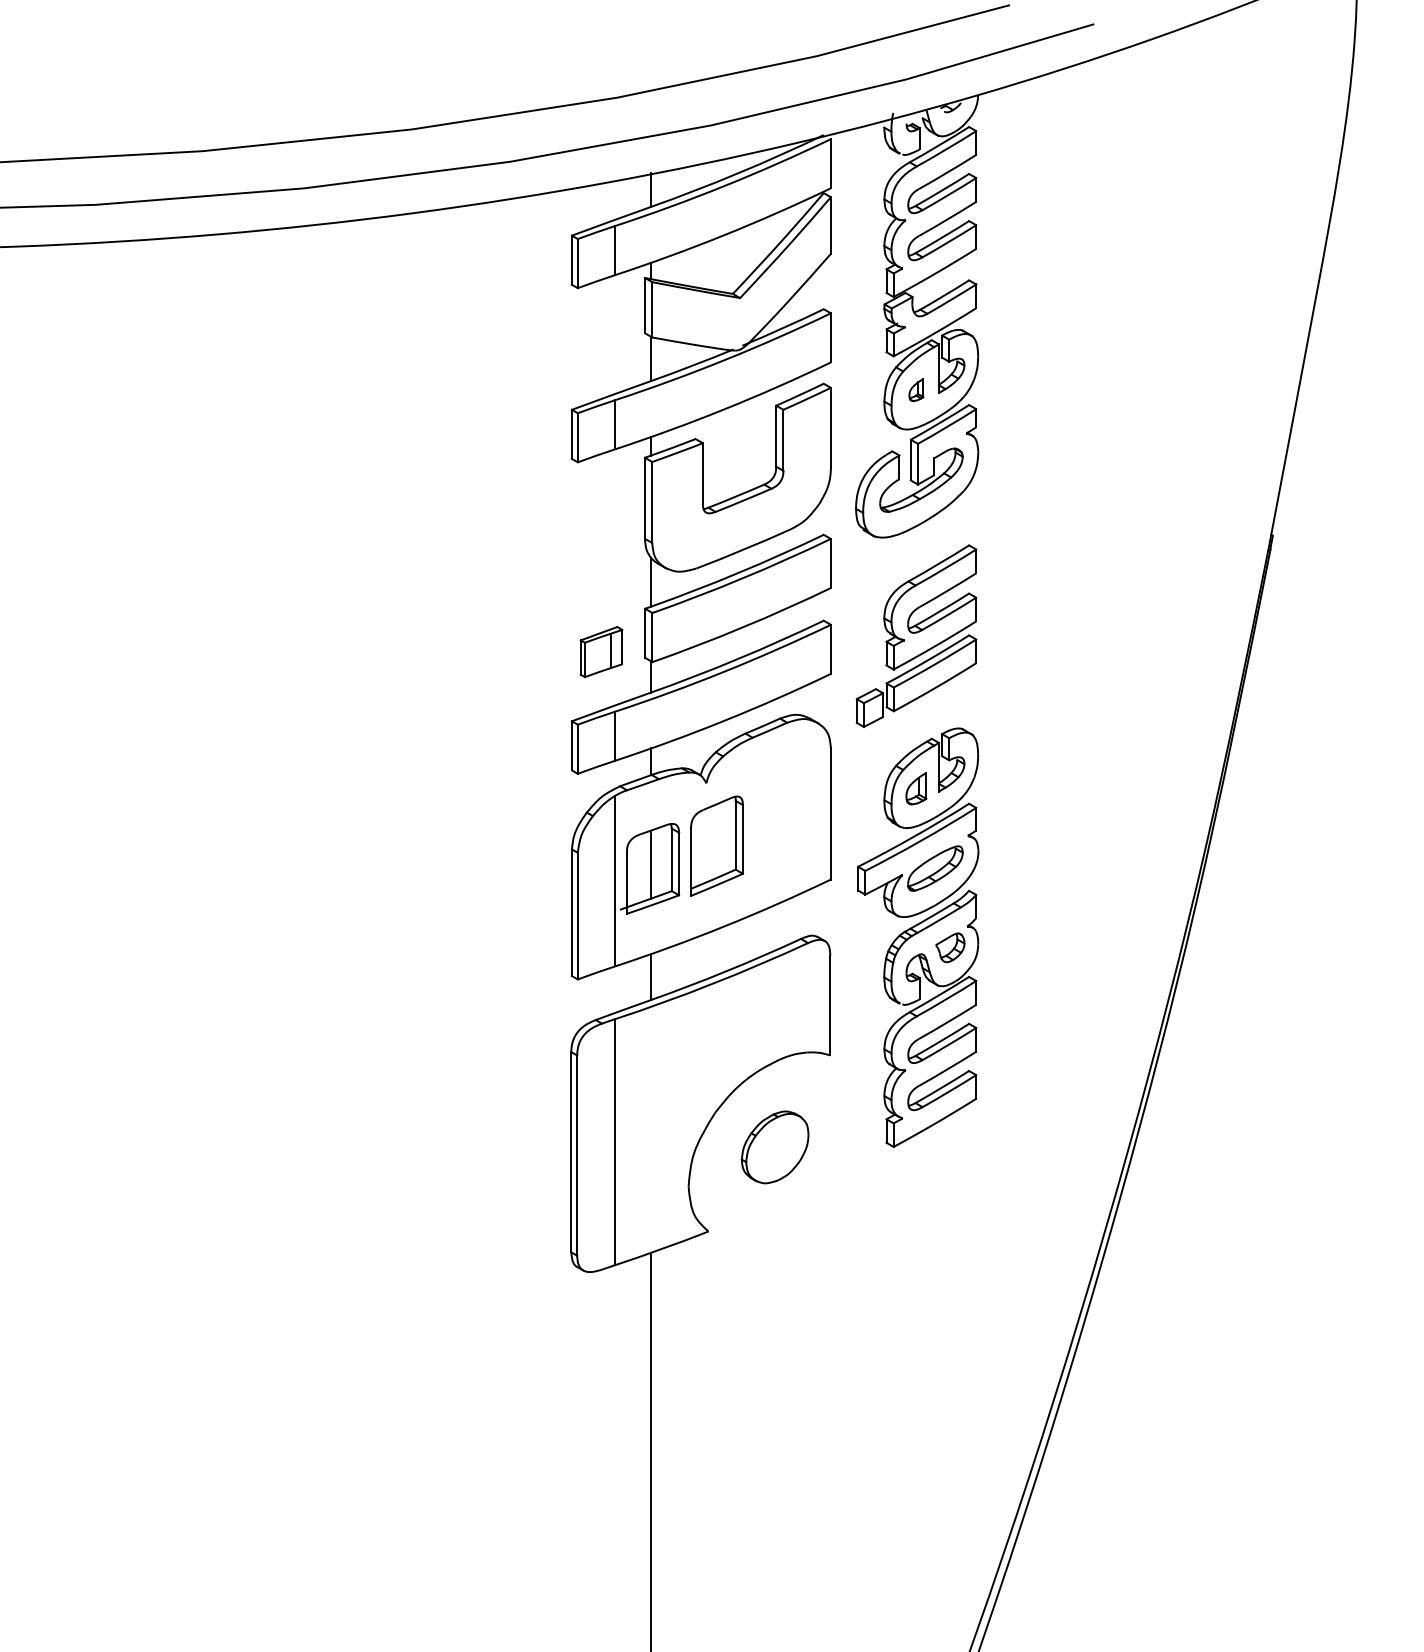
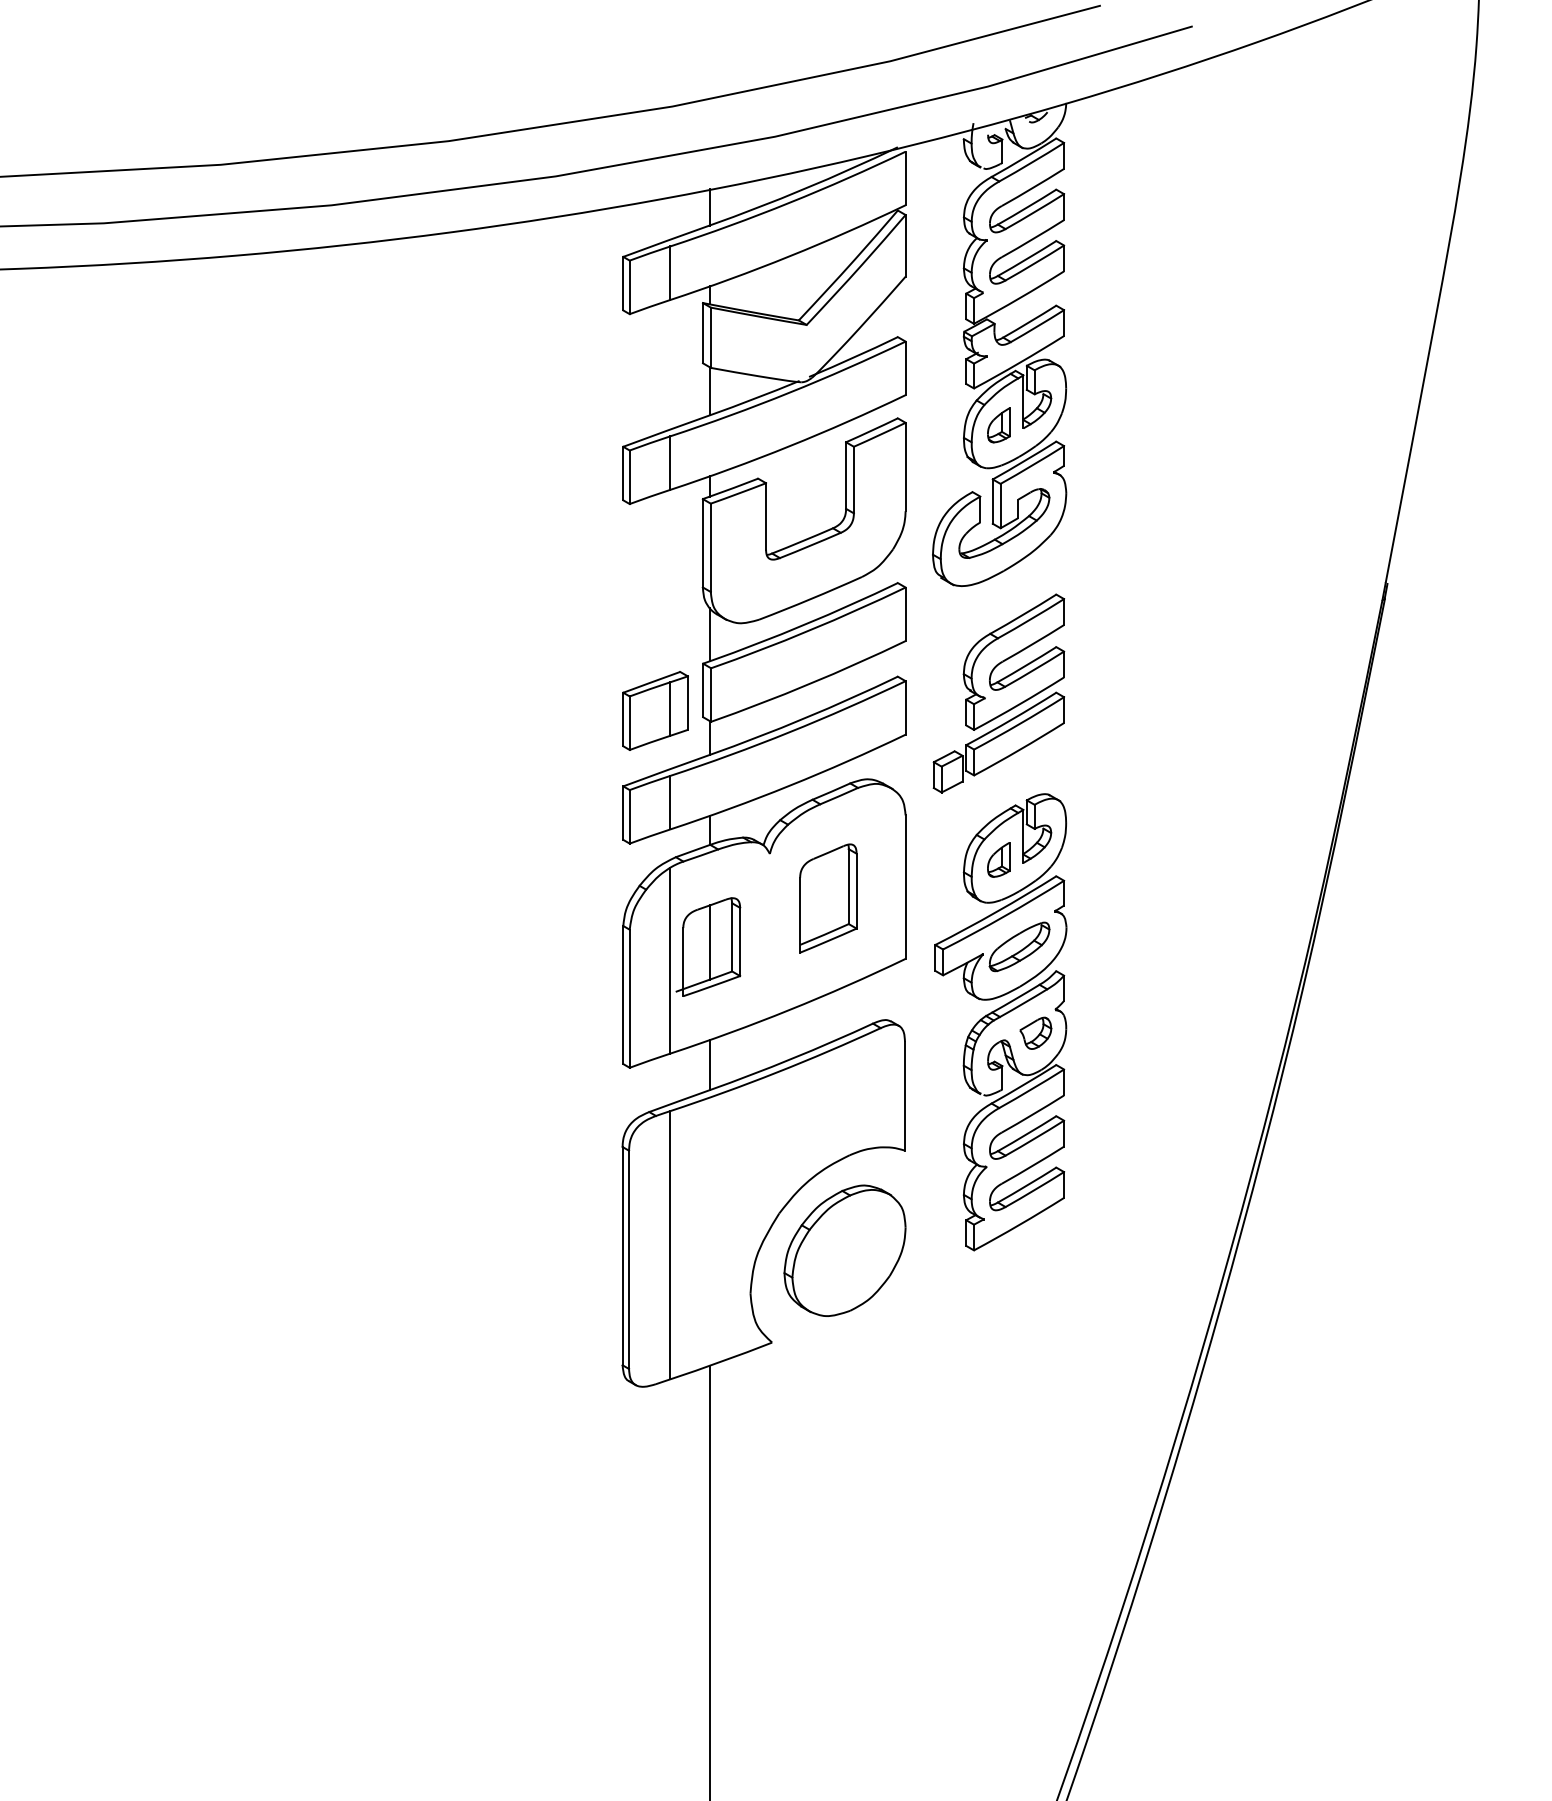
part: (916, 389) -> (998, 424), size x1.43
part: (601, 651) -> (655, 710), size x1.43
part: (716, 845) -> (827, 897), moved
part: (774, 1147) -> (844, 1250), size x1.67

